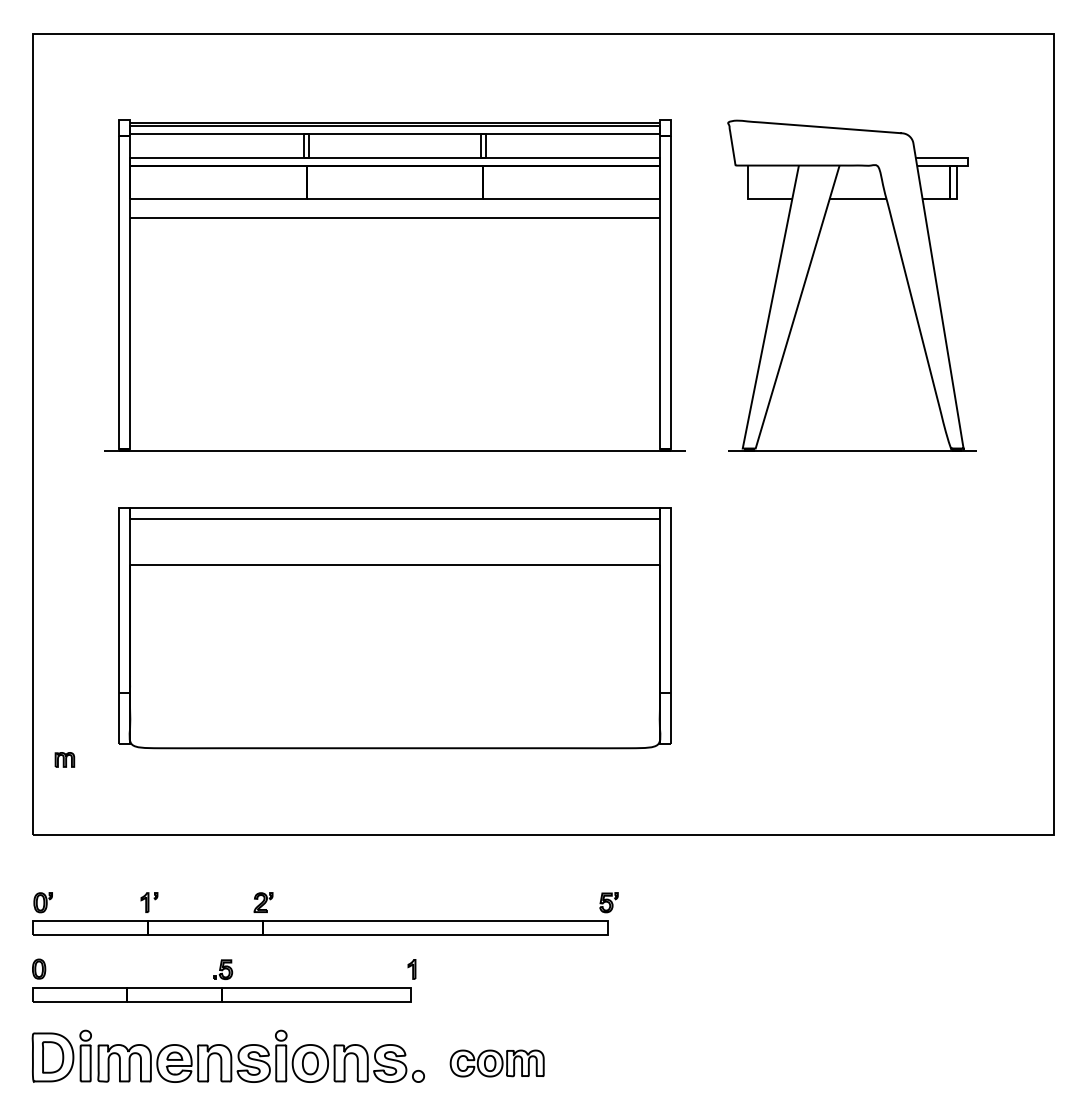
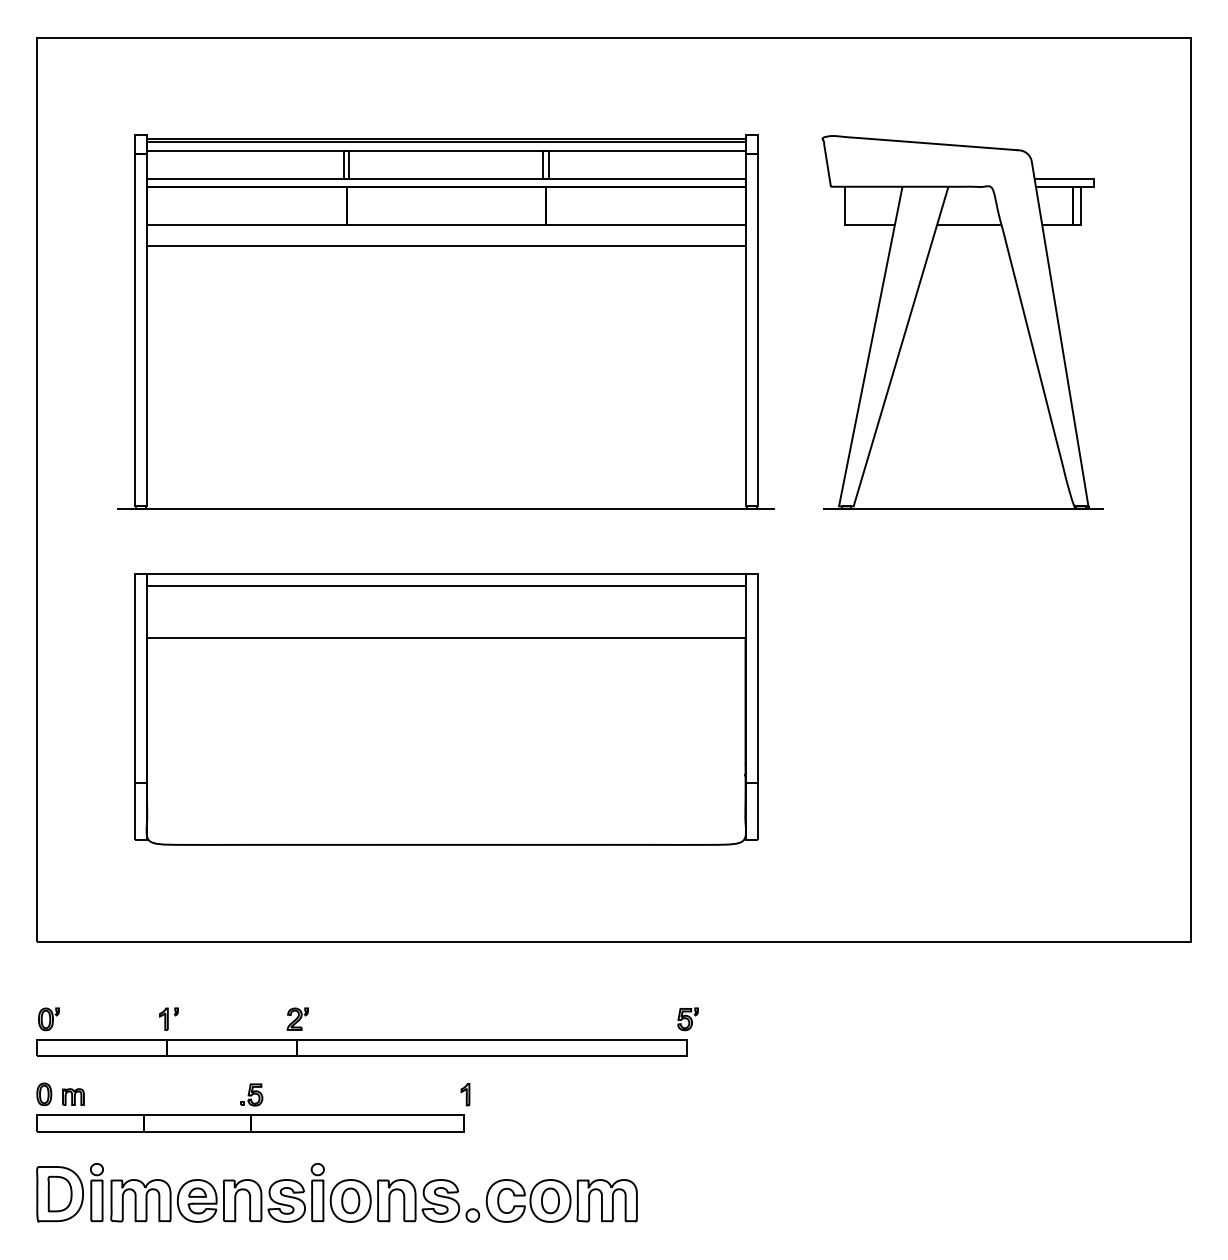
part: (64, 759) -> (73, 1096), moved
part: (497, 1063) -> (561, 1200), size x1.43

